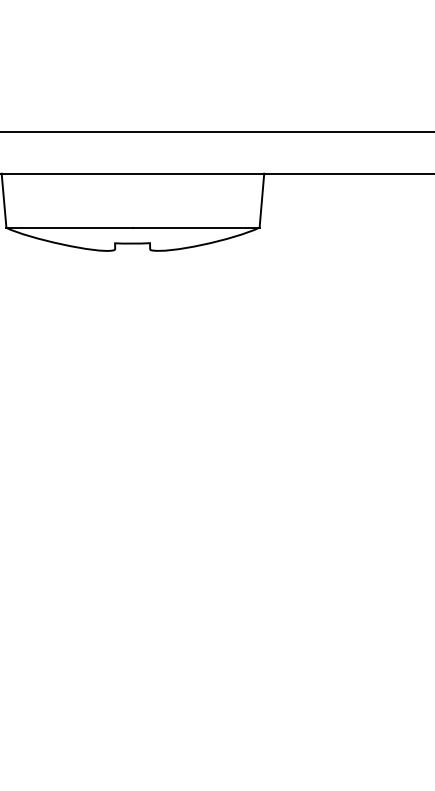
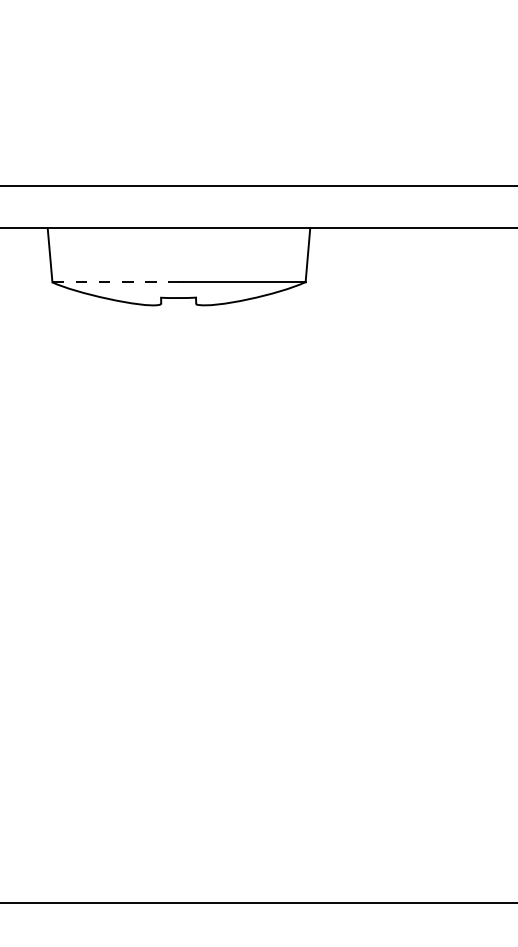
line: (70, 228) -> (116, 282), solid -> dashed

